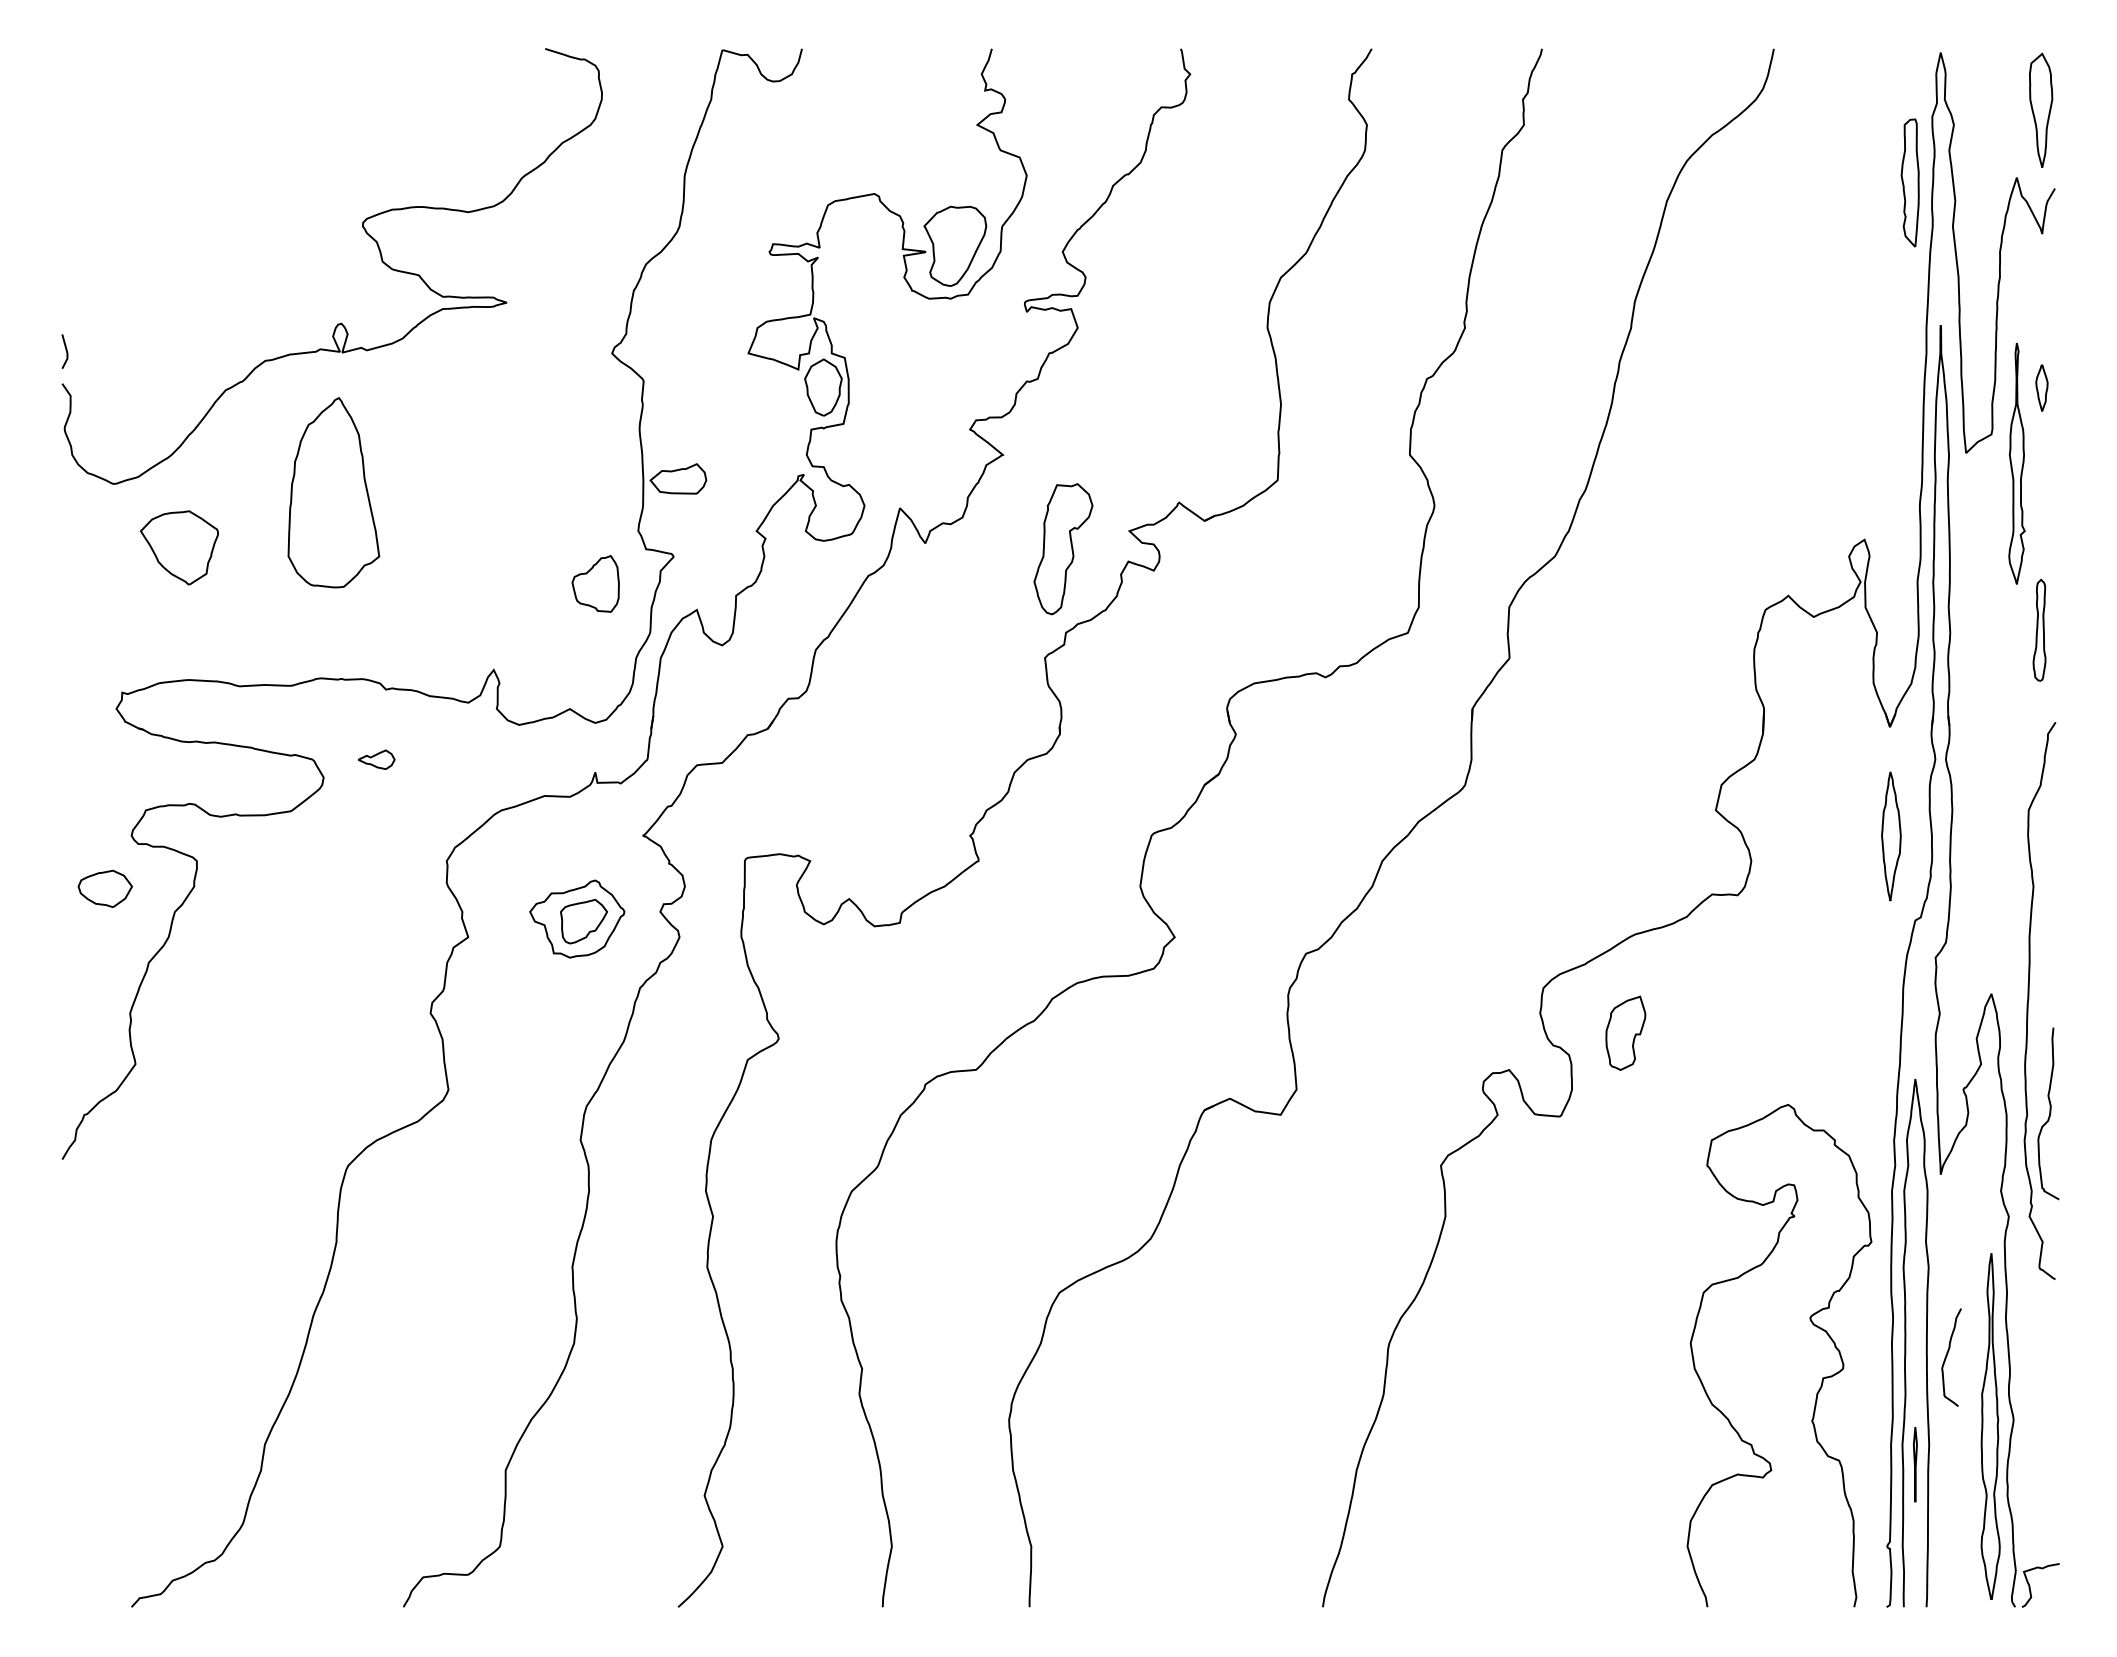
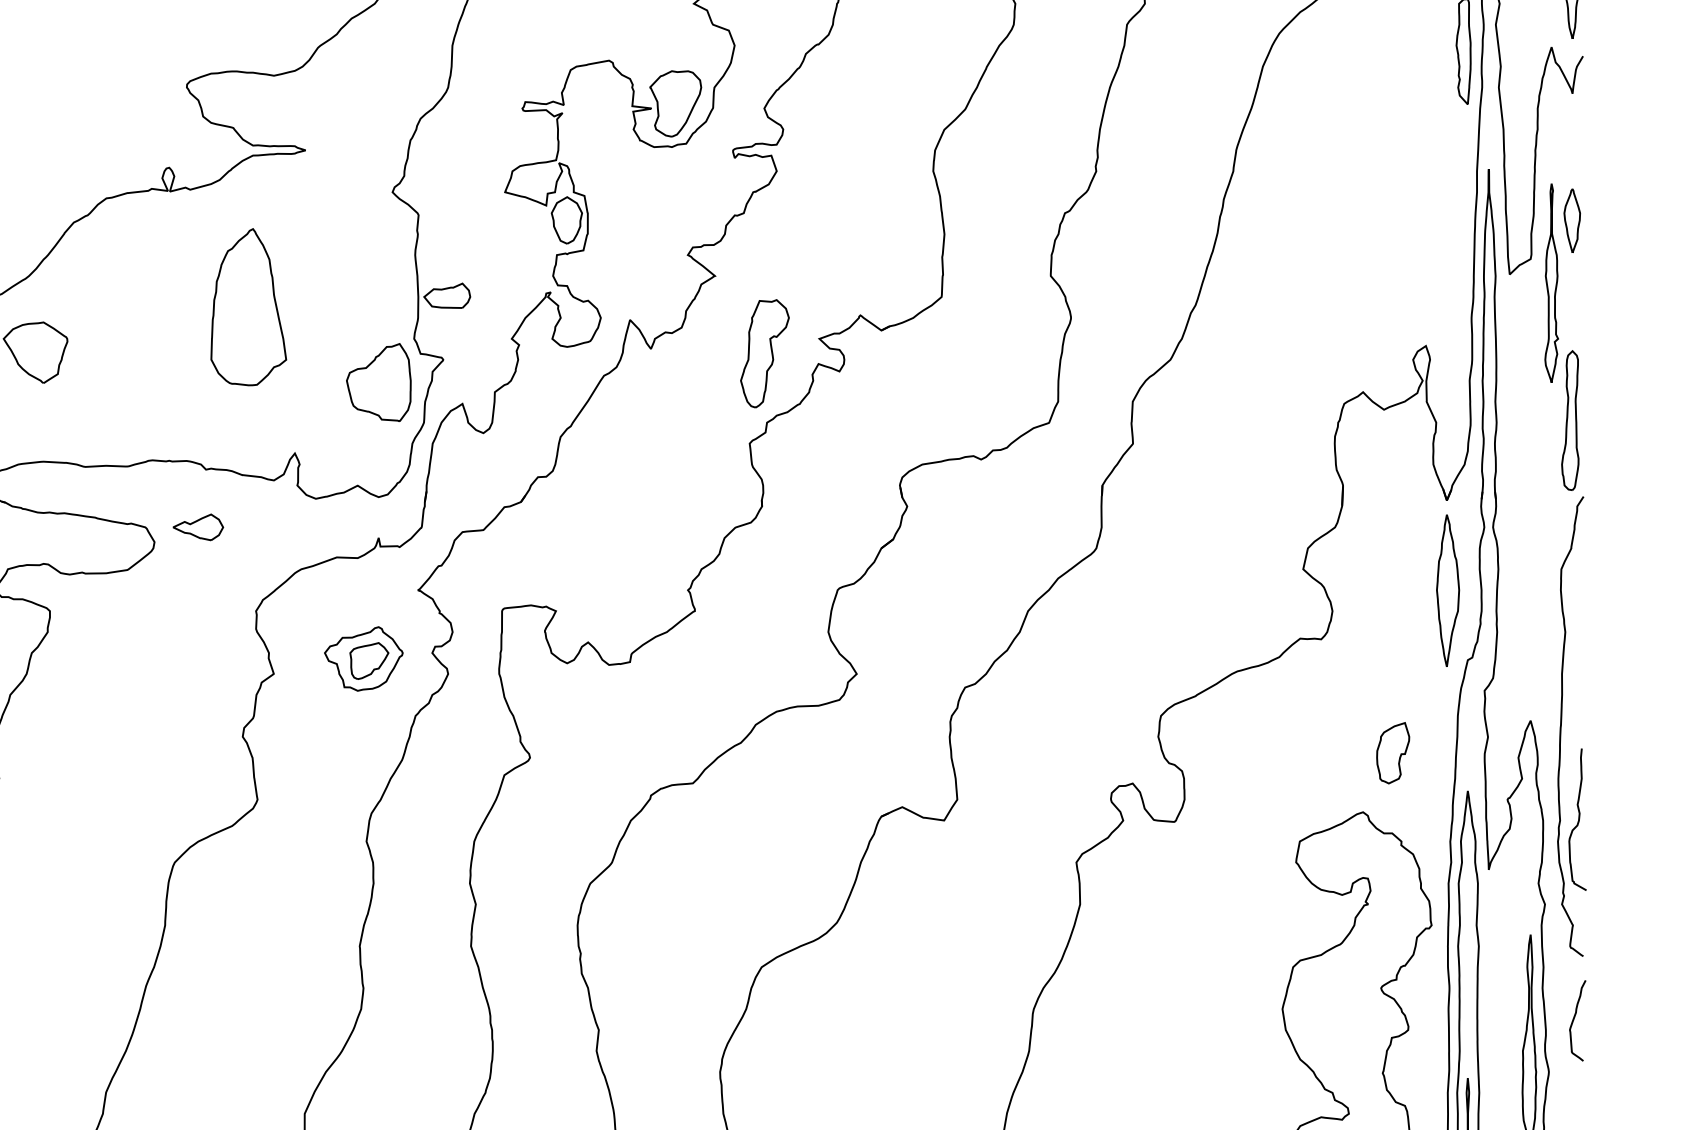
part: (2041, 387) -> (1571, 220), size x1.67
part: (333, 492) -> (248, 306), moved
part: (595, 583) -> (378, 382), size x1.67
part: (2039, 630) -> (1570, 420), size x1.67
part: (376, 759) -> (198, 527), size x1.67
part: (1891, 836) -> (1448, 590), size x1.43
part: (1625, 1032) -> (1392, 752), moved
curve: (1947, 1356) -> (1574, 1019), moved

